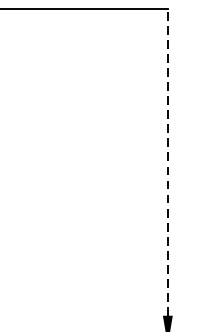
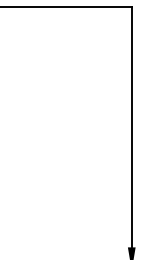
line: (167, 161) -> (131, 126), dashed -> solid

